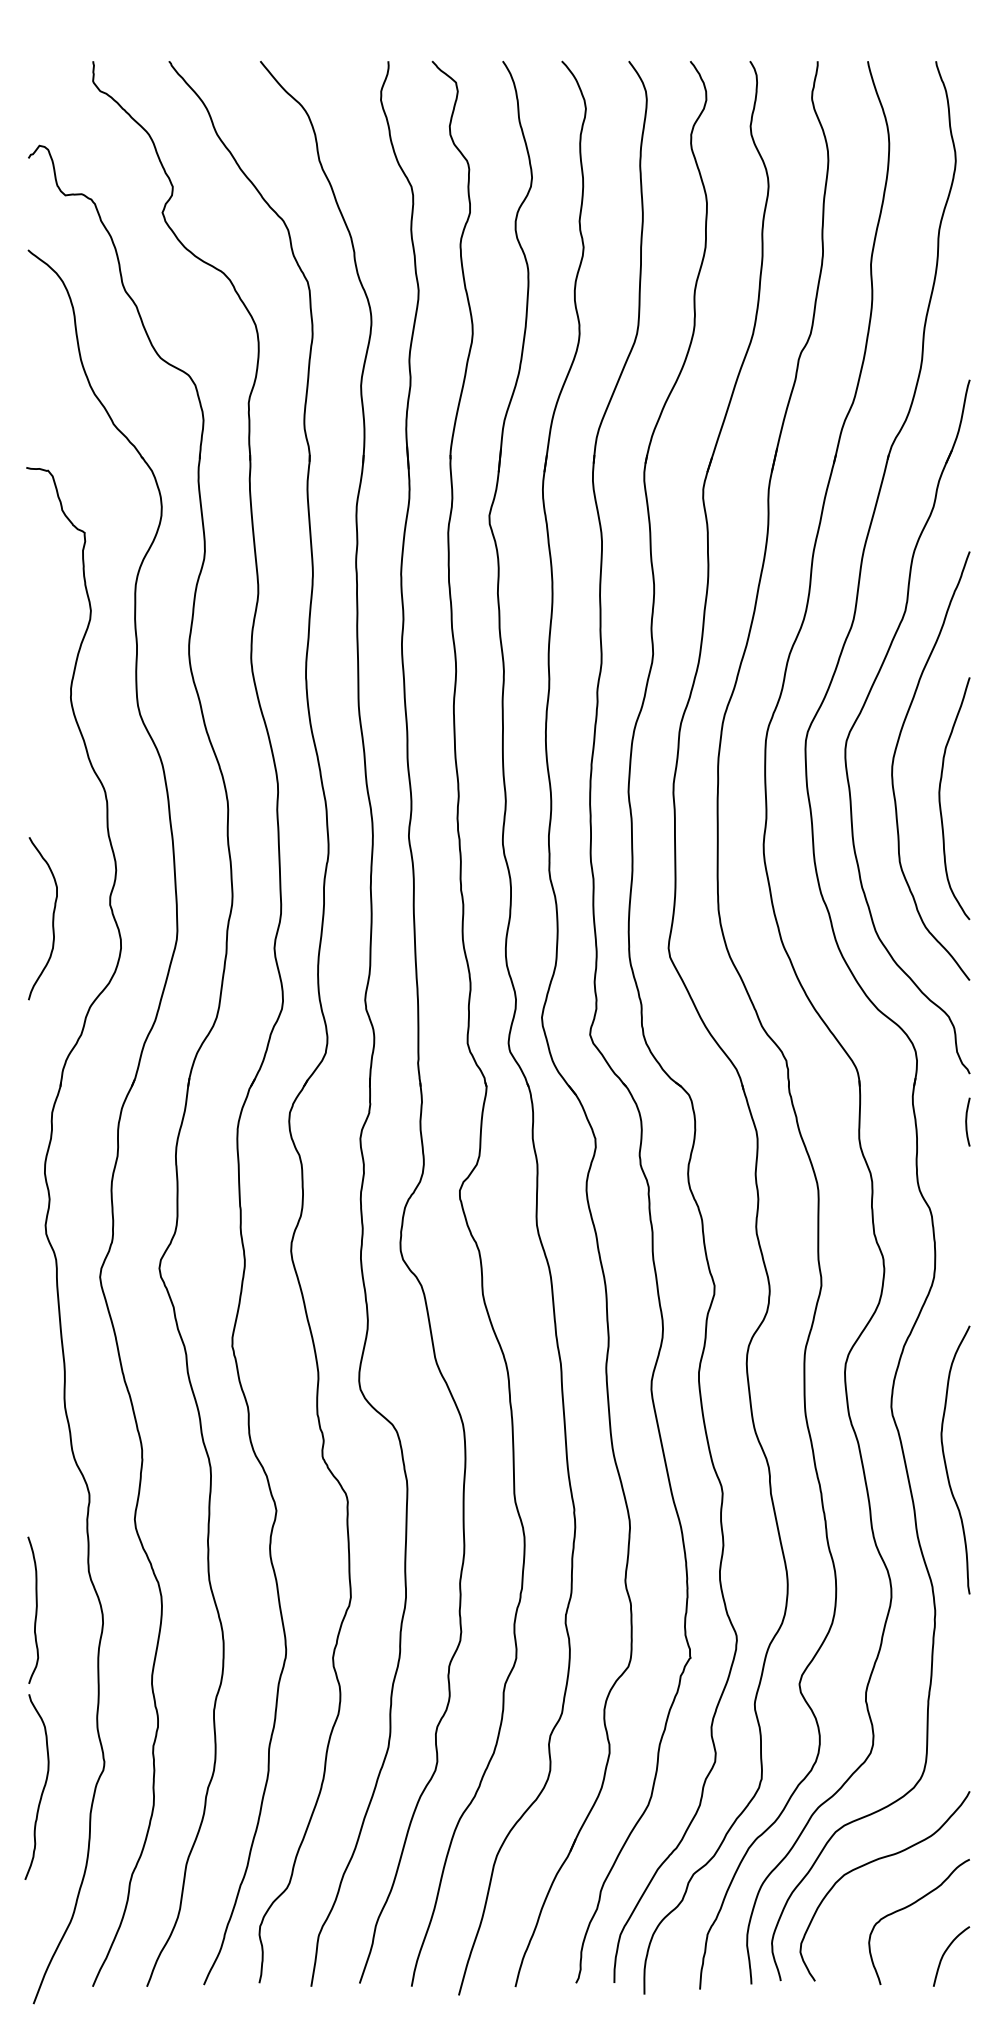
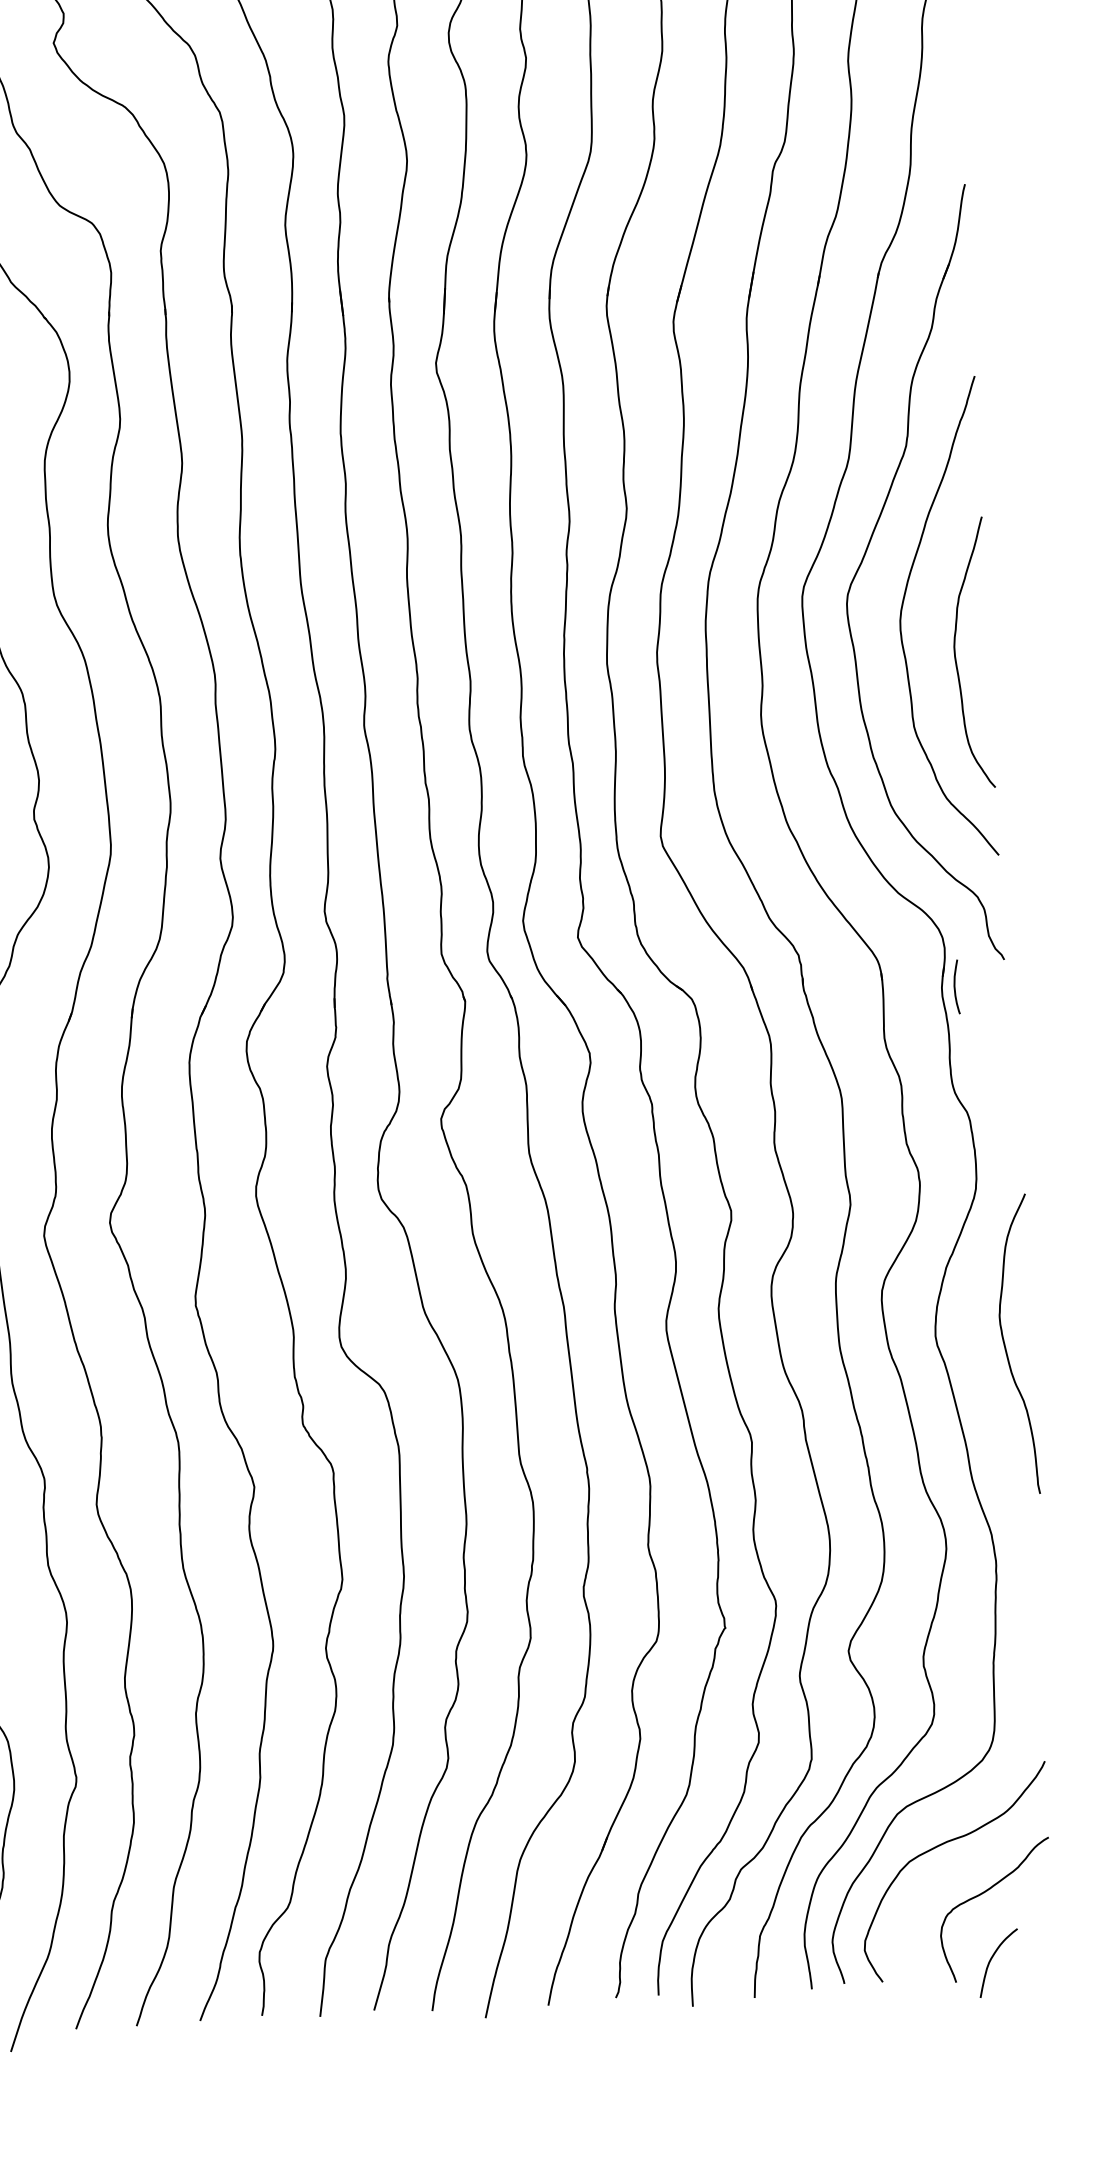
curve: (967, 1120) -> (955, 985), moved
curve: (946, 1463) -> (1006, 1348), moved
curve: (945, 1953) -> (991, 1960), moved

